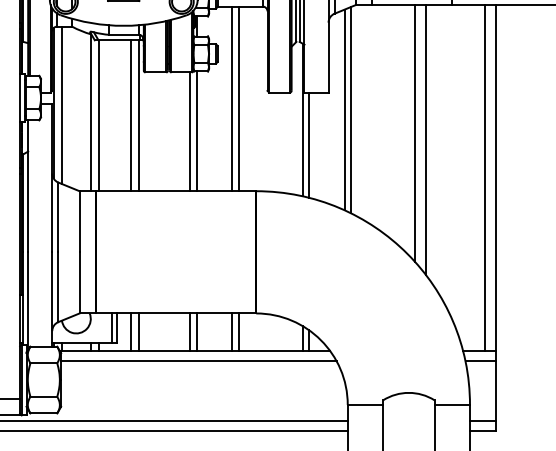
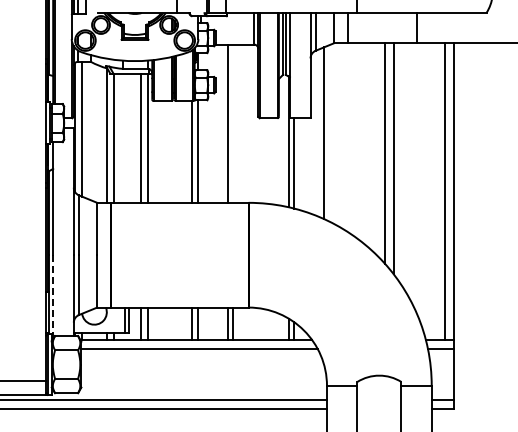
line: (238, 98) -> (233, 123), removed
line: (350, 110) -> (329, 133), removed
line: (28, 300) -> (53, 296), solid -> dashed

